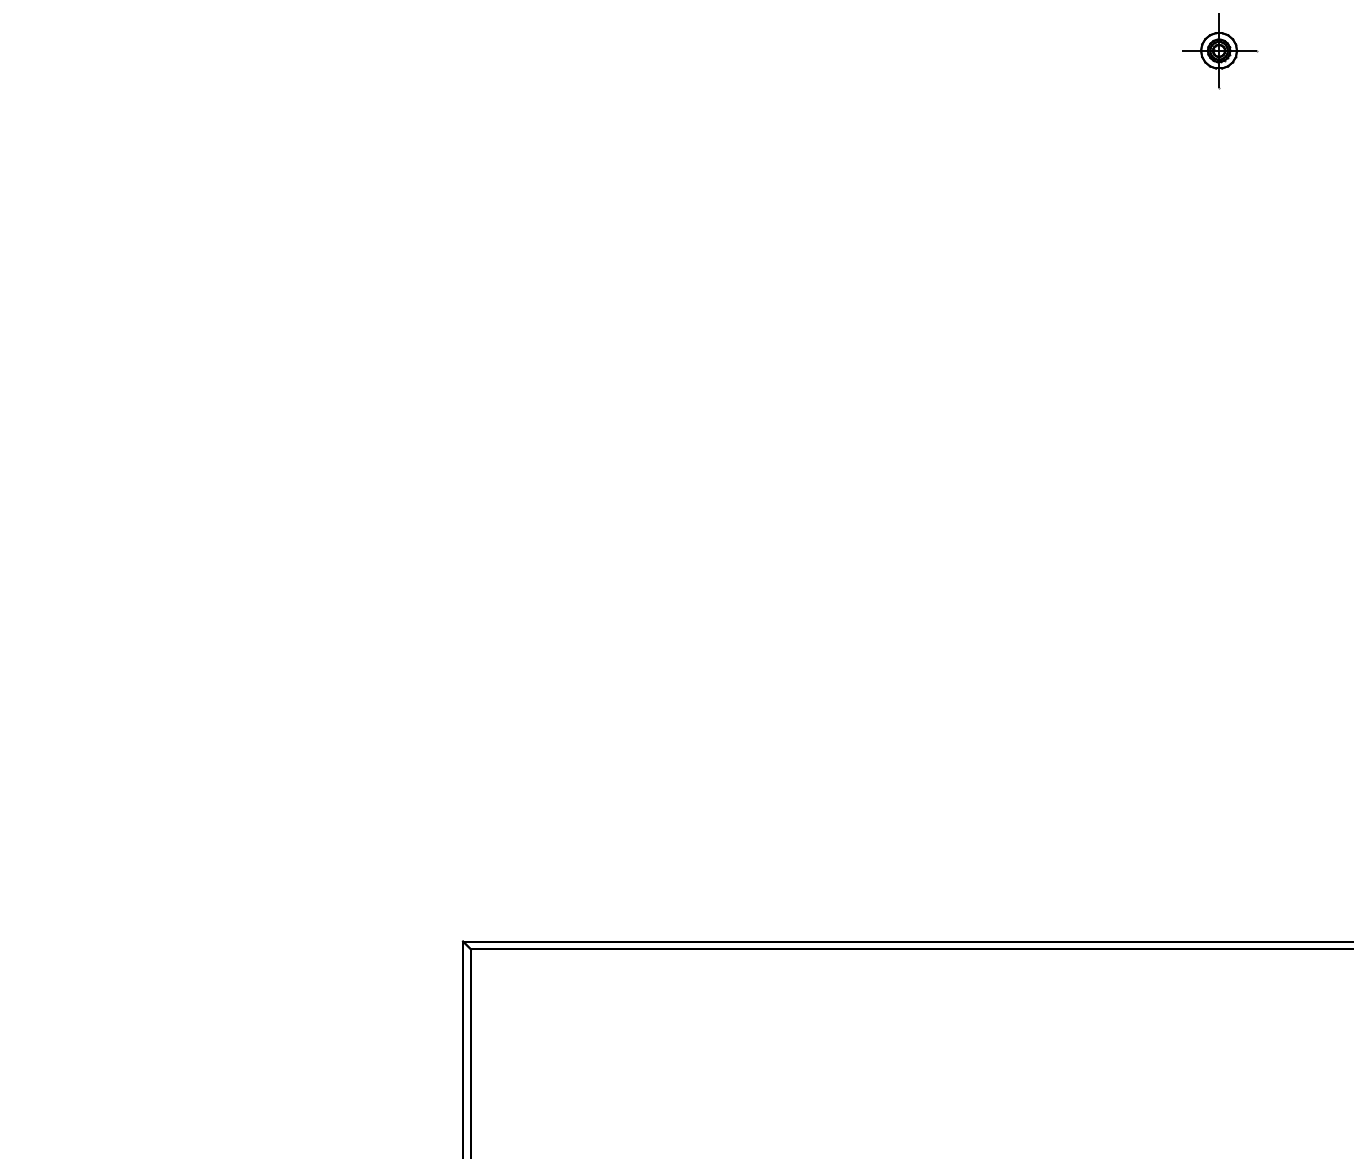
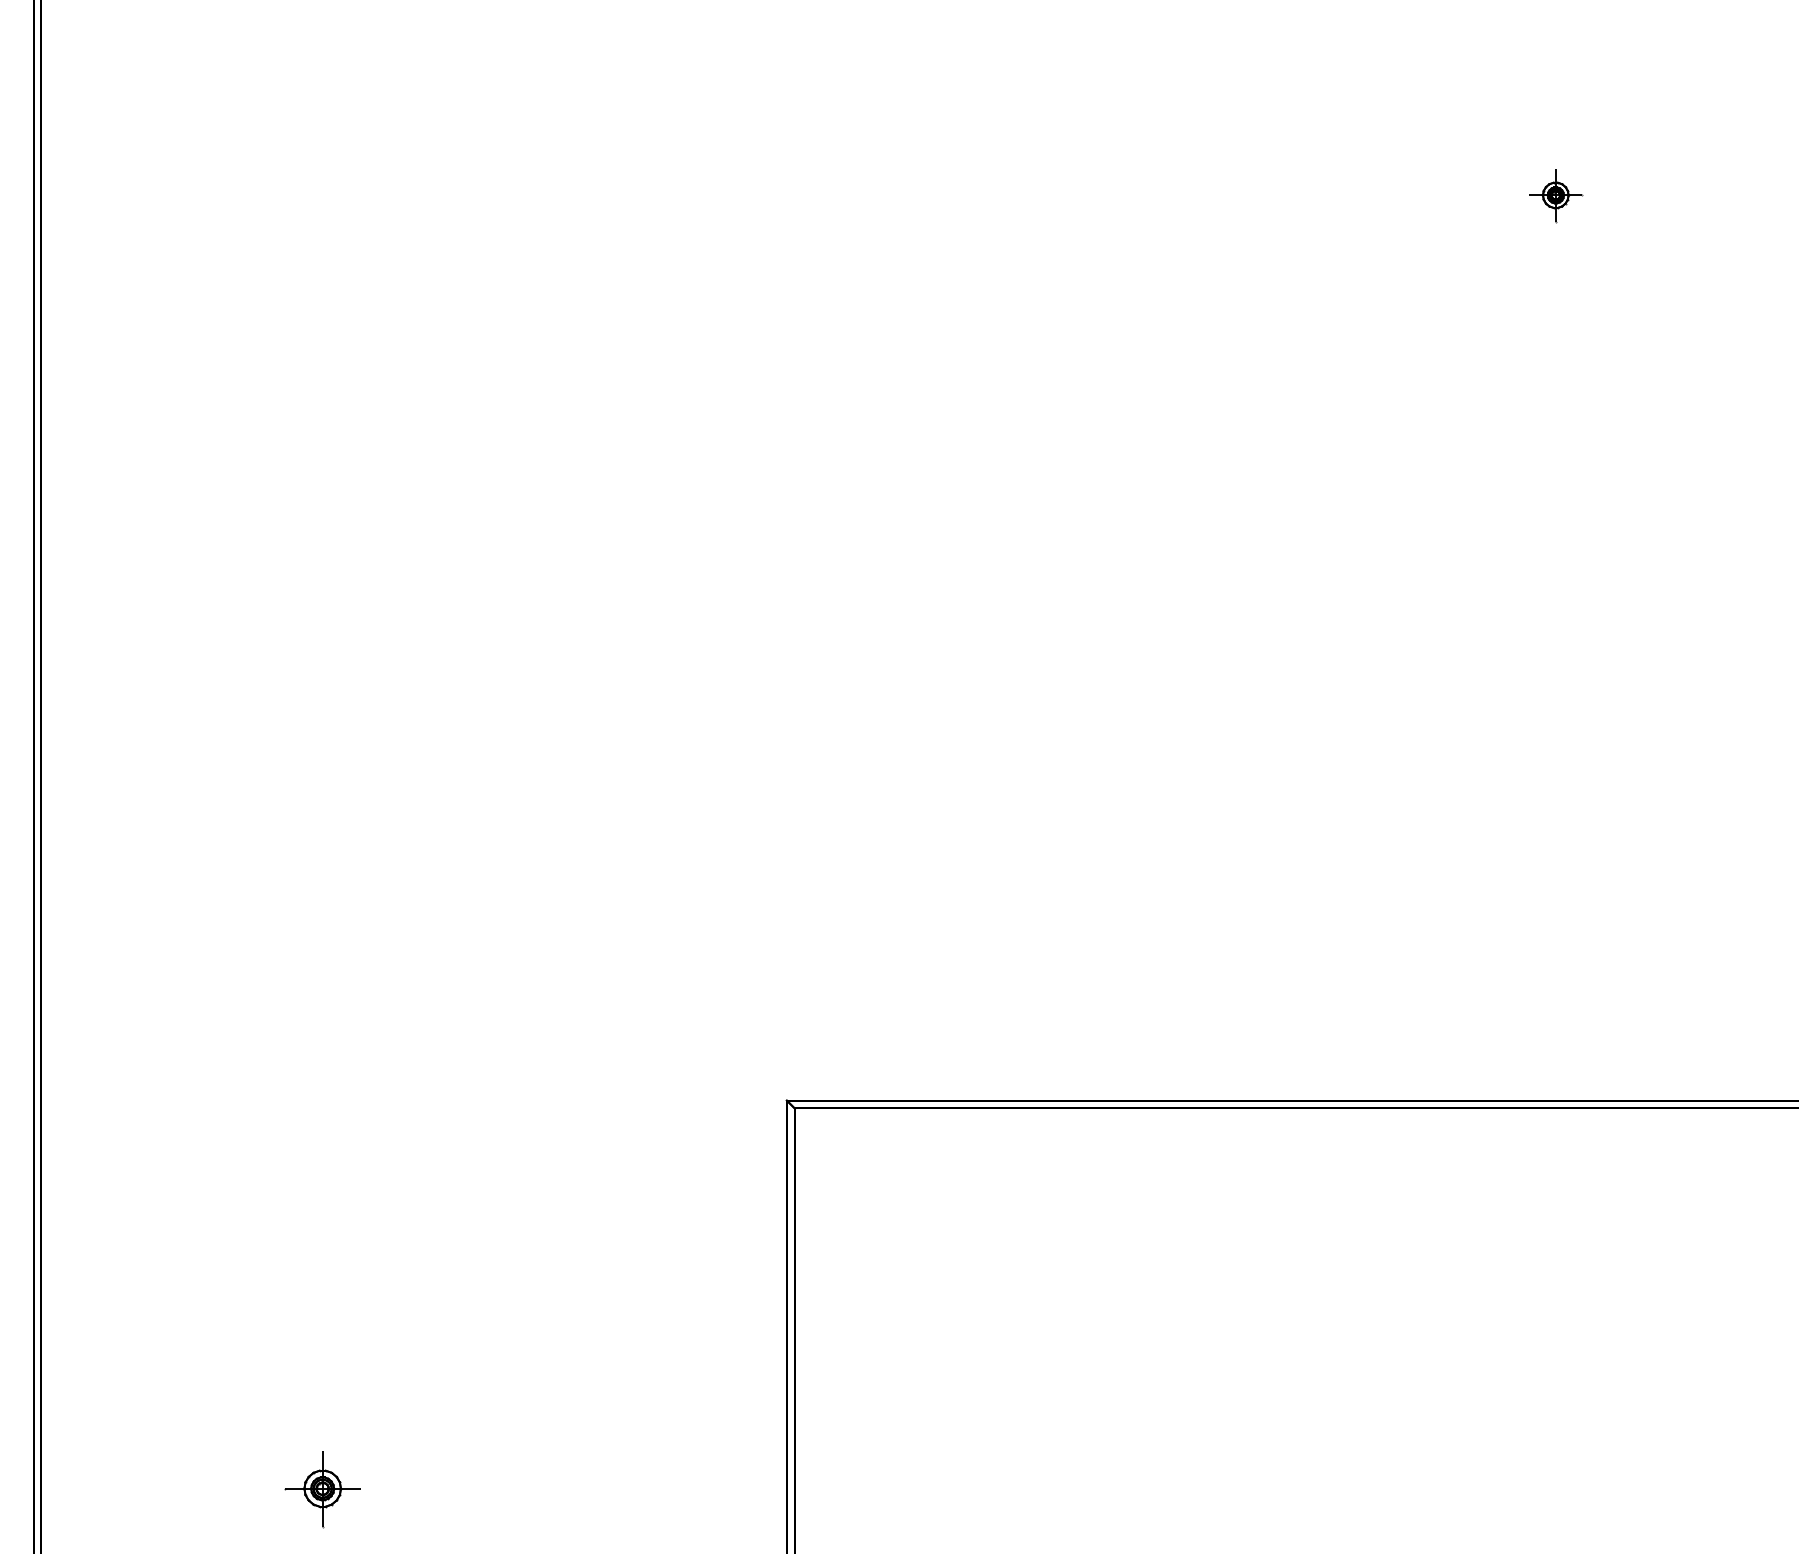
part: (1220, 51) -> (1556, 195), size x0.7

